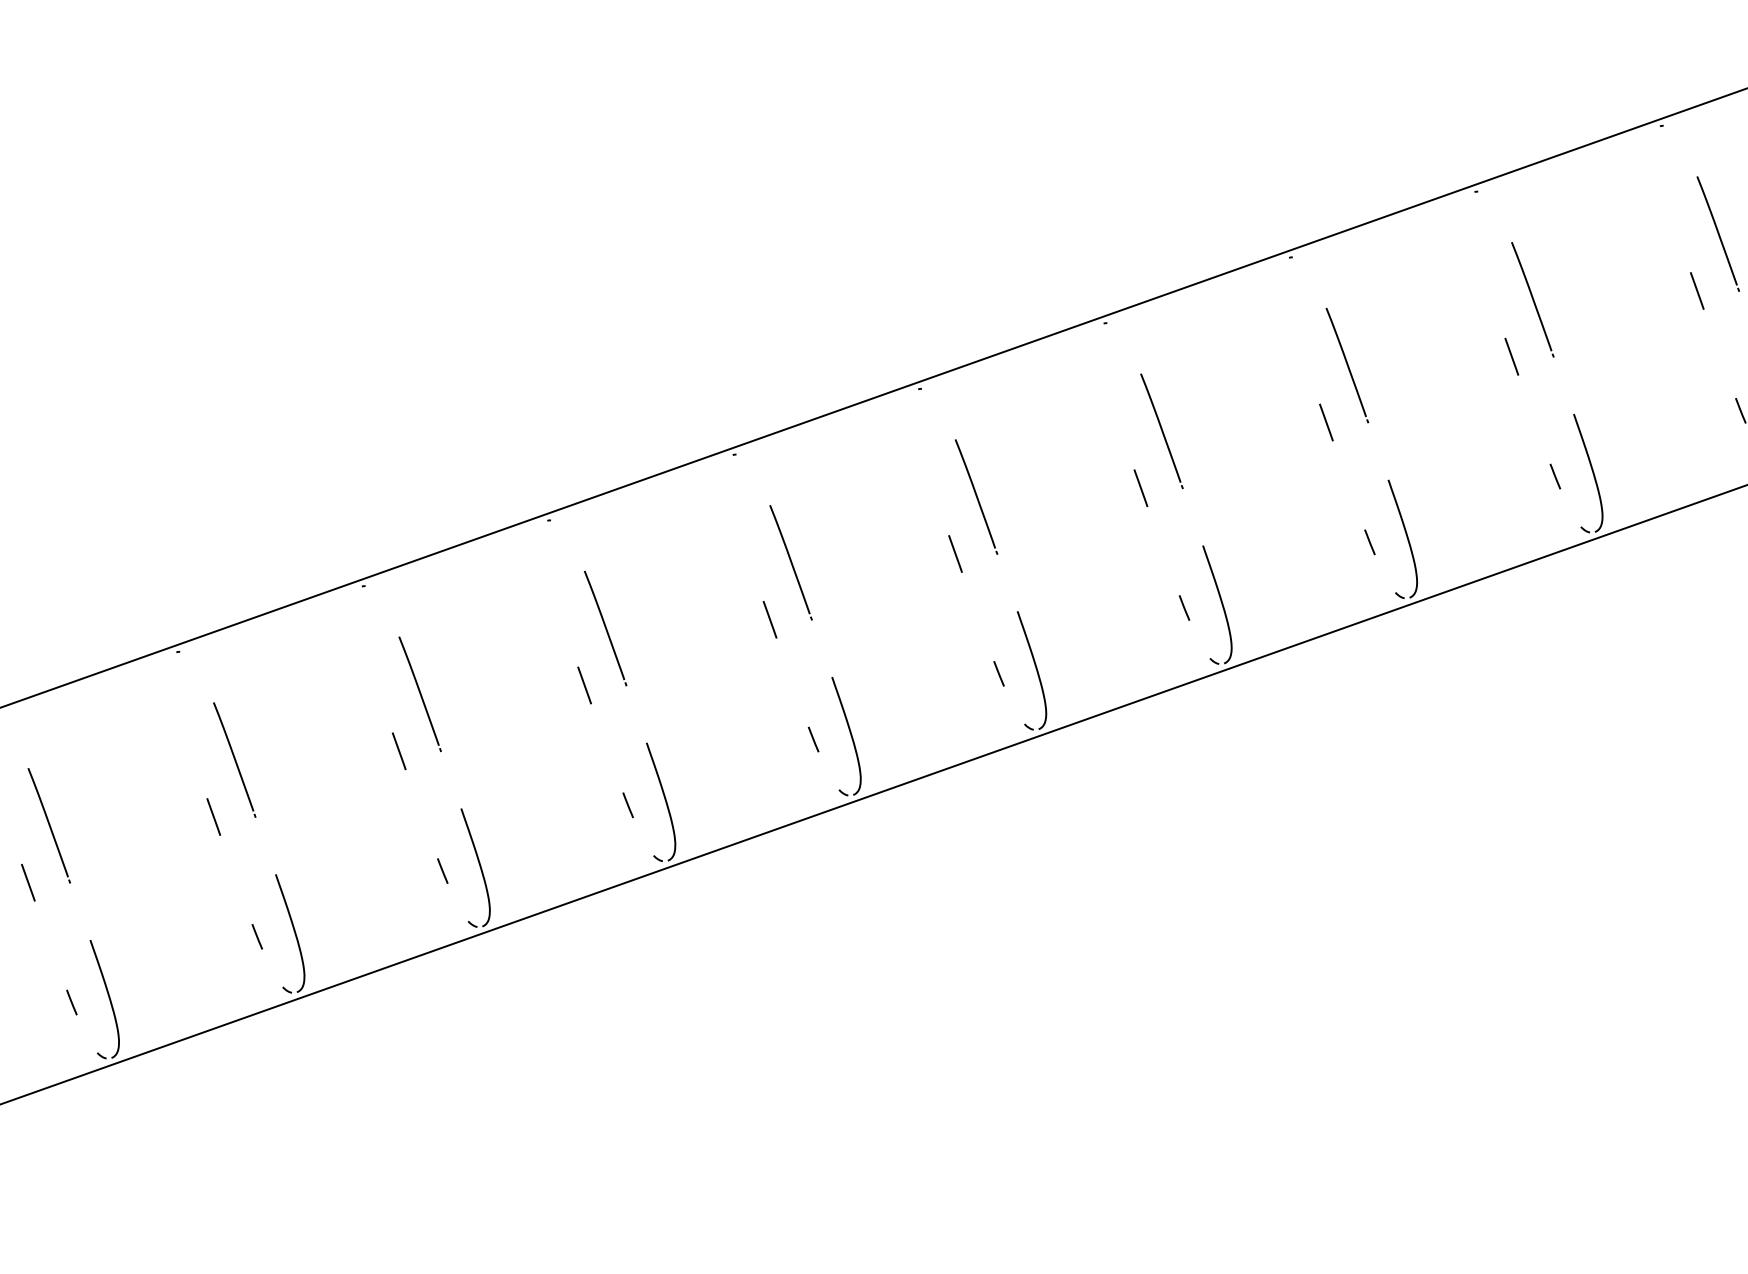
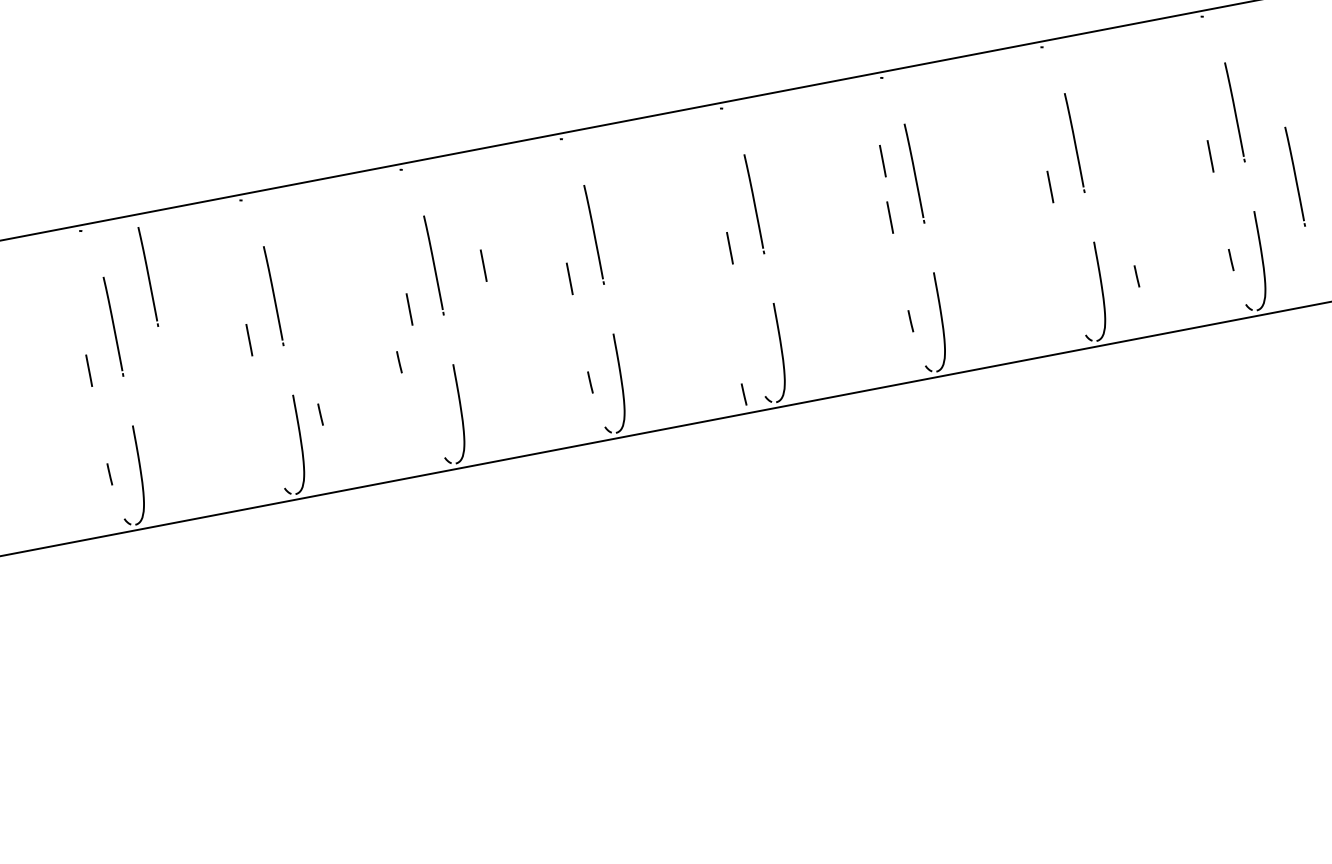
line: (1616, 365) -> (1295, 176), added
line: (1121, 421) -> (882, 160), added
line: (1369, 542) -> (1136, 276), moved
line: (664, 619) -> (483, 265), added
line: (998, 673) -> (743, 394), moved
line: (266, 694) -> (147, 276), added
line: (627, 805) -> (398, 362), moved
line: (442, 870) -> (320, 414), moved

